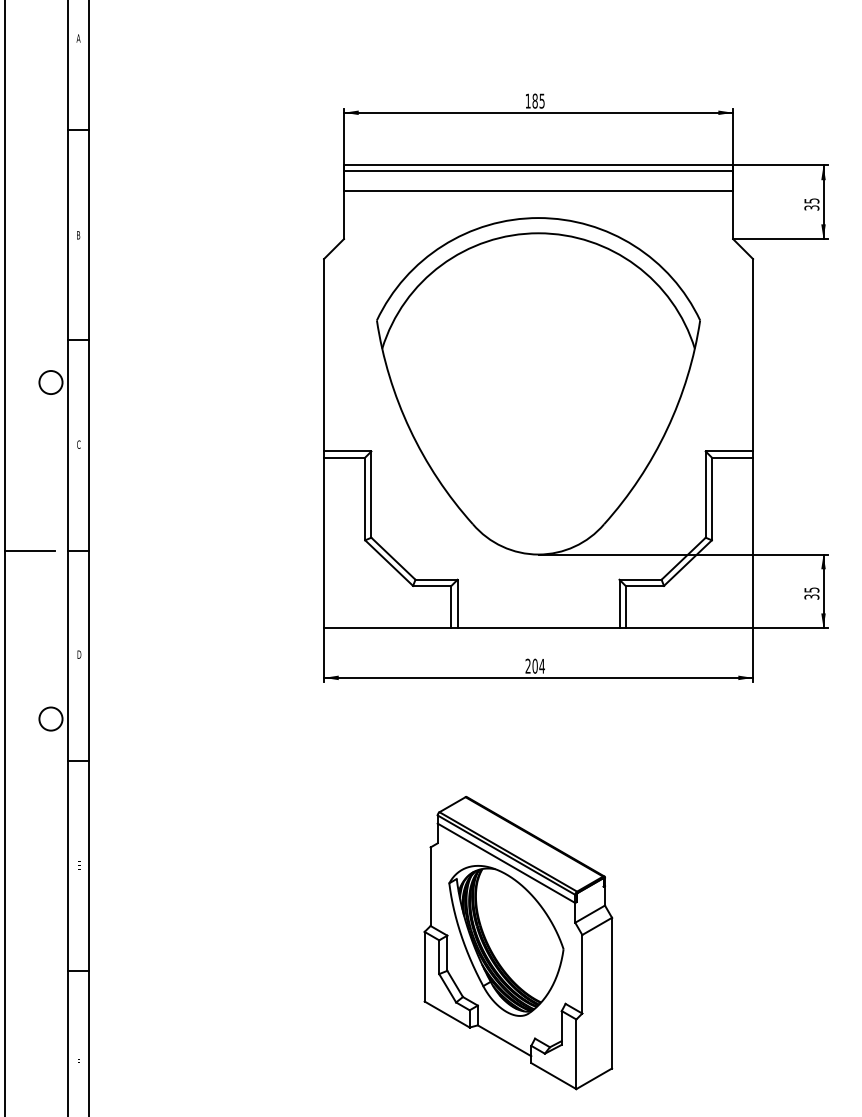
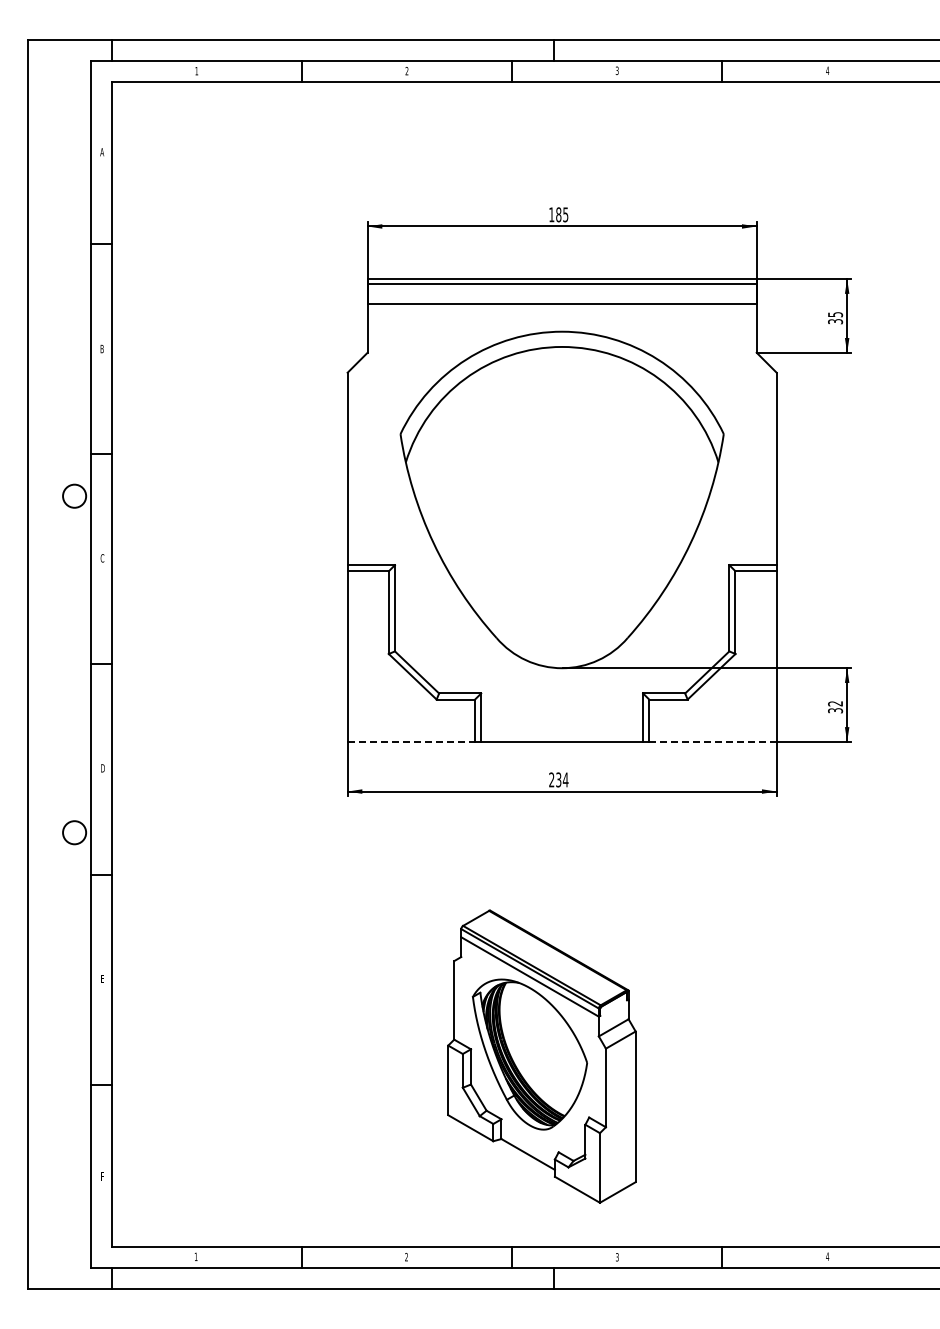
line: (29, 550) -> (53, 664), removed
text: (811, 589) -> (835, 703), 35 -> 32
line: (387, 627) -> (411, 741), solid -> dashed
line: (688, 627) -> (712, 741), solid -> dashed
text: (534, 665) -> (558, 779), 204 -> 234

